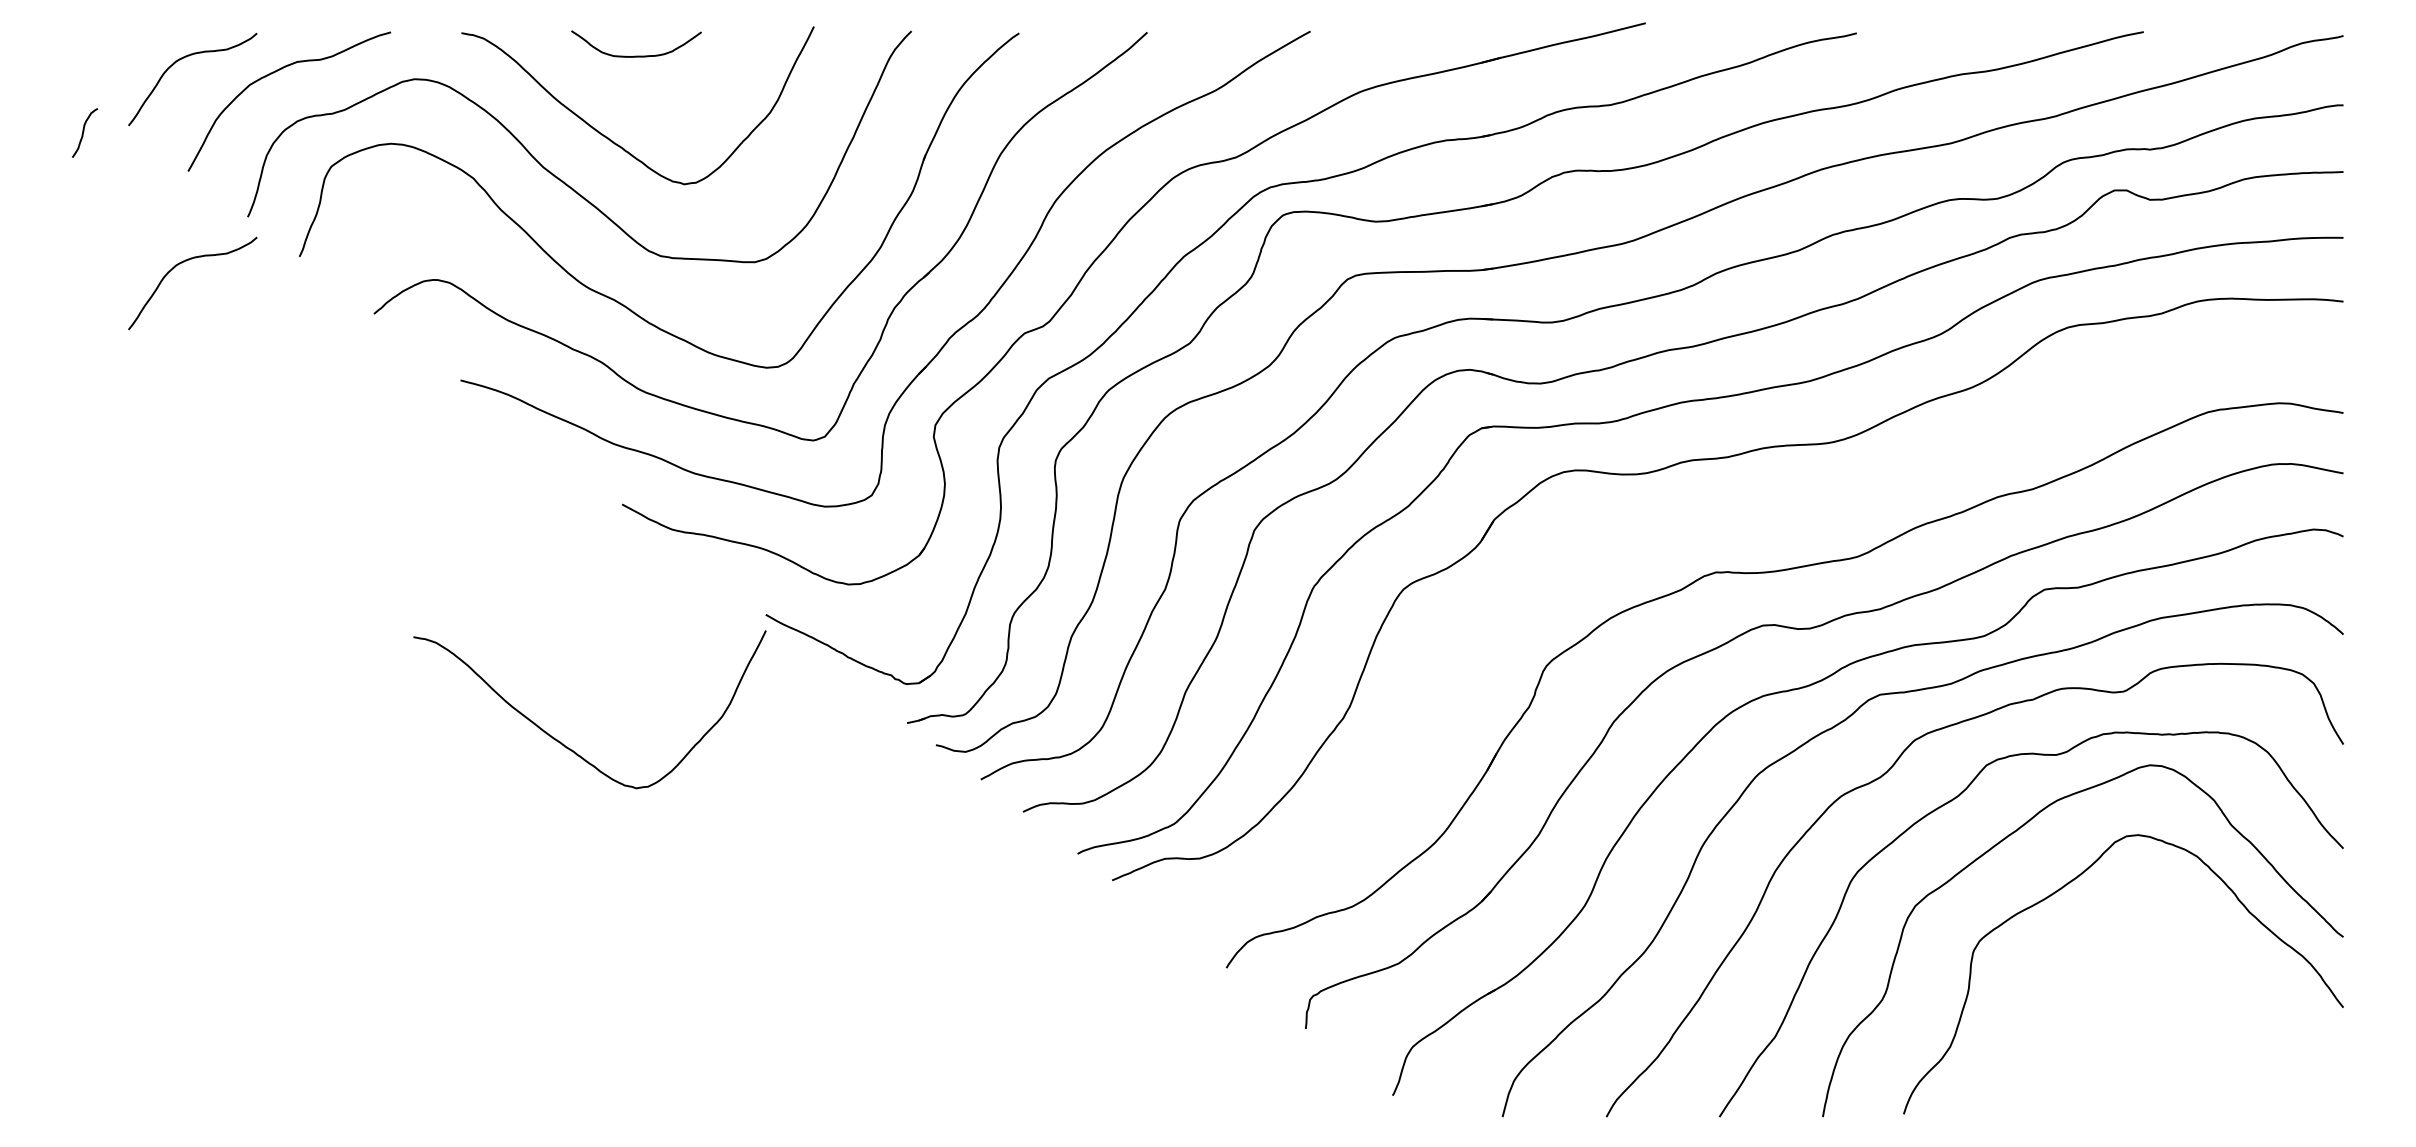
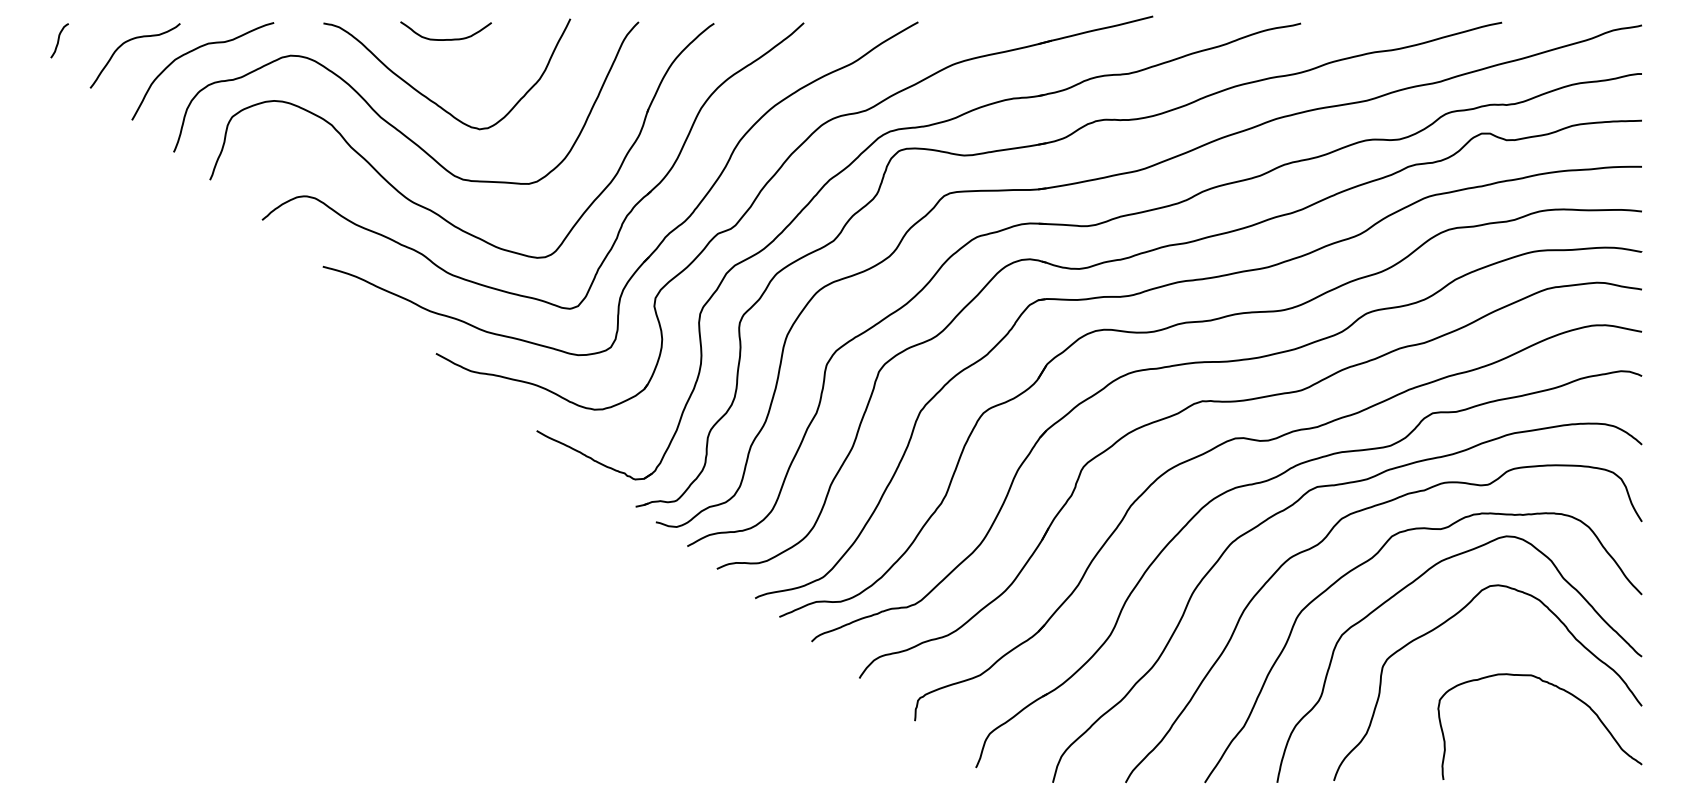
curve: (84, 131) -> (59, 39), moved
curve: (182, 263) -> (128, 184), removed
part: (1743, 517) -> (1221, 362), added
curve: (563, 743) -> (394, 521), removed
curve: (2225, 983) -> (1559, 689), added

